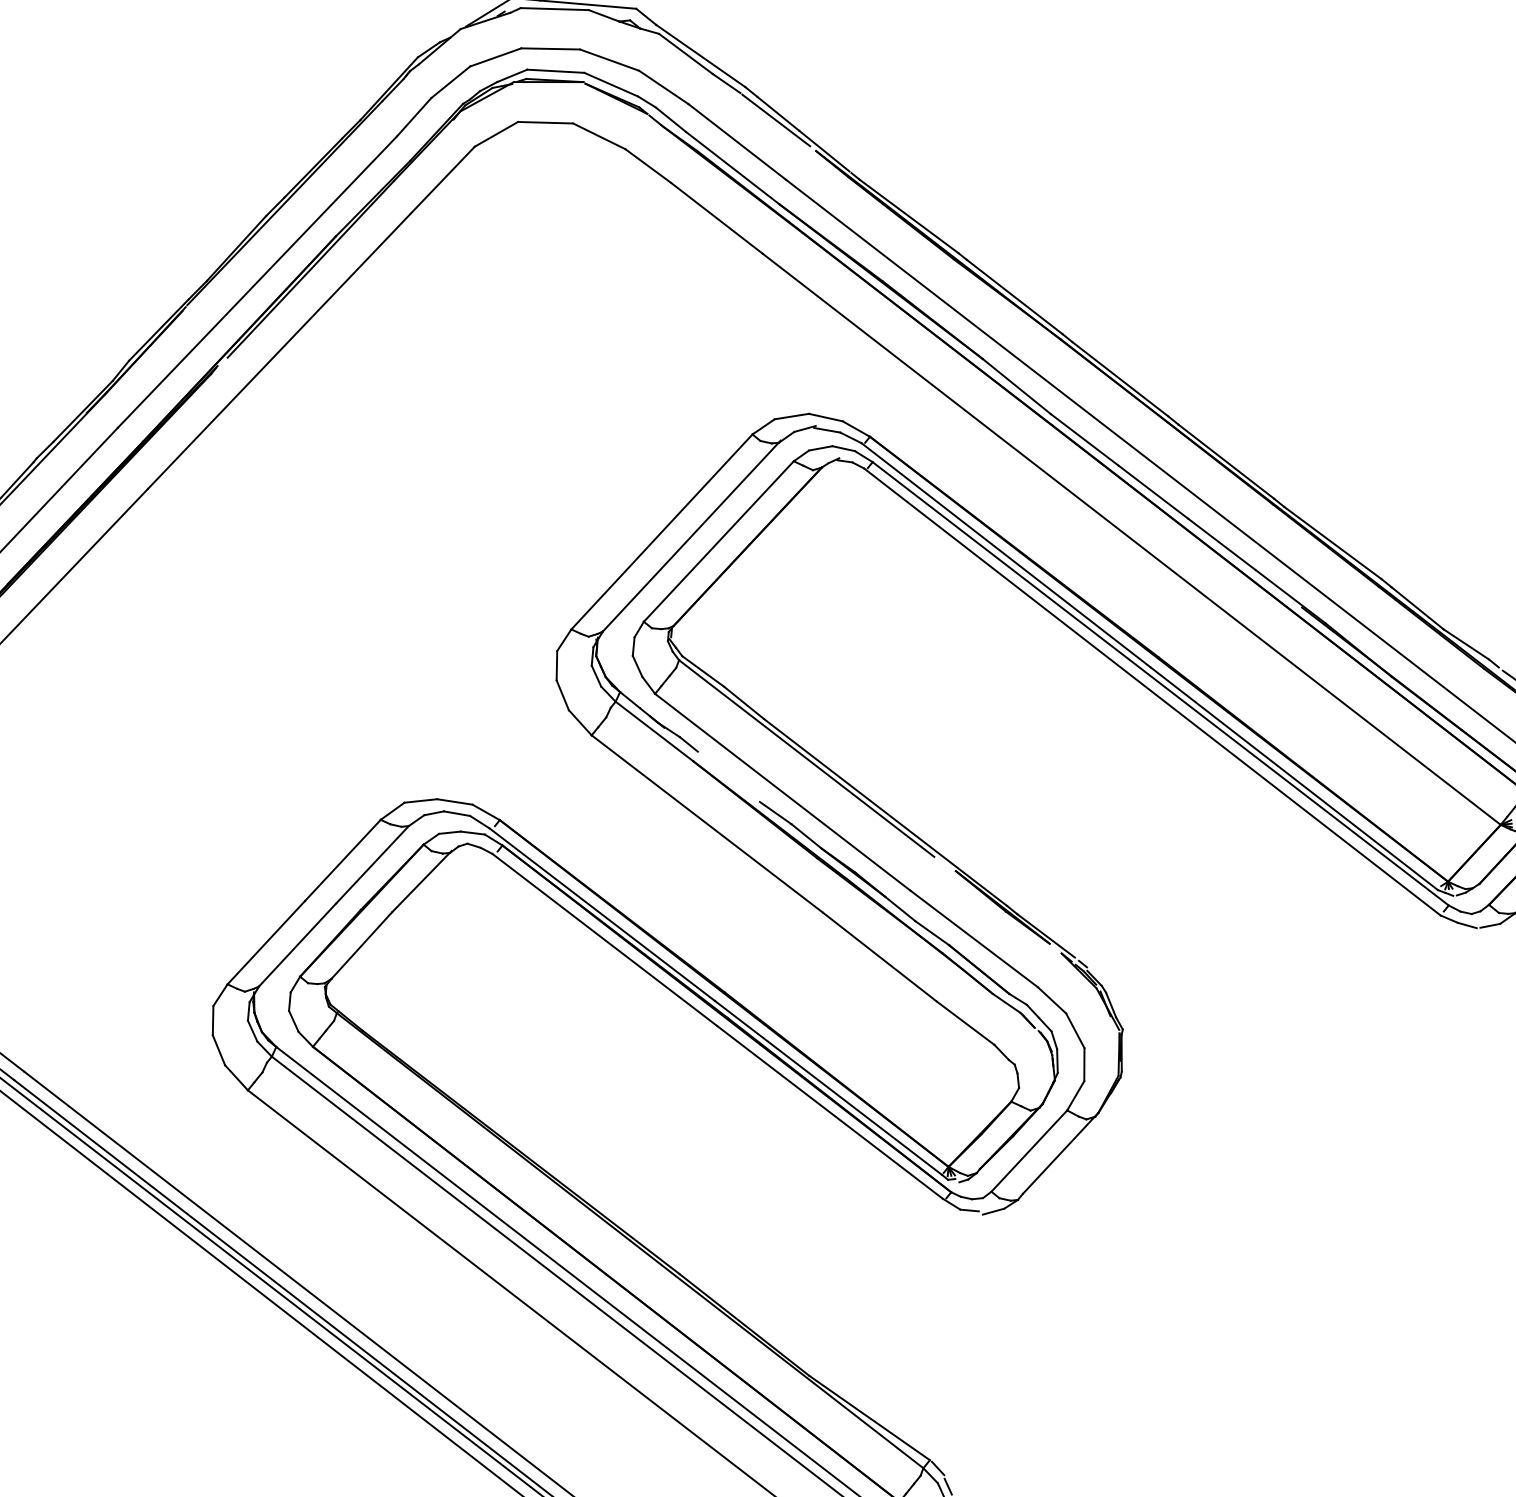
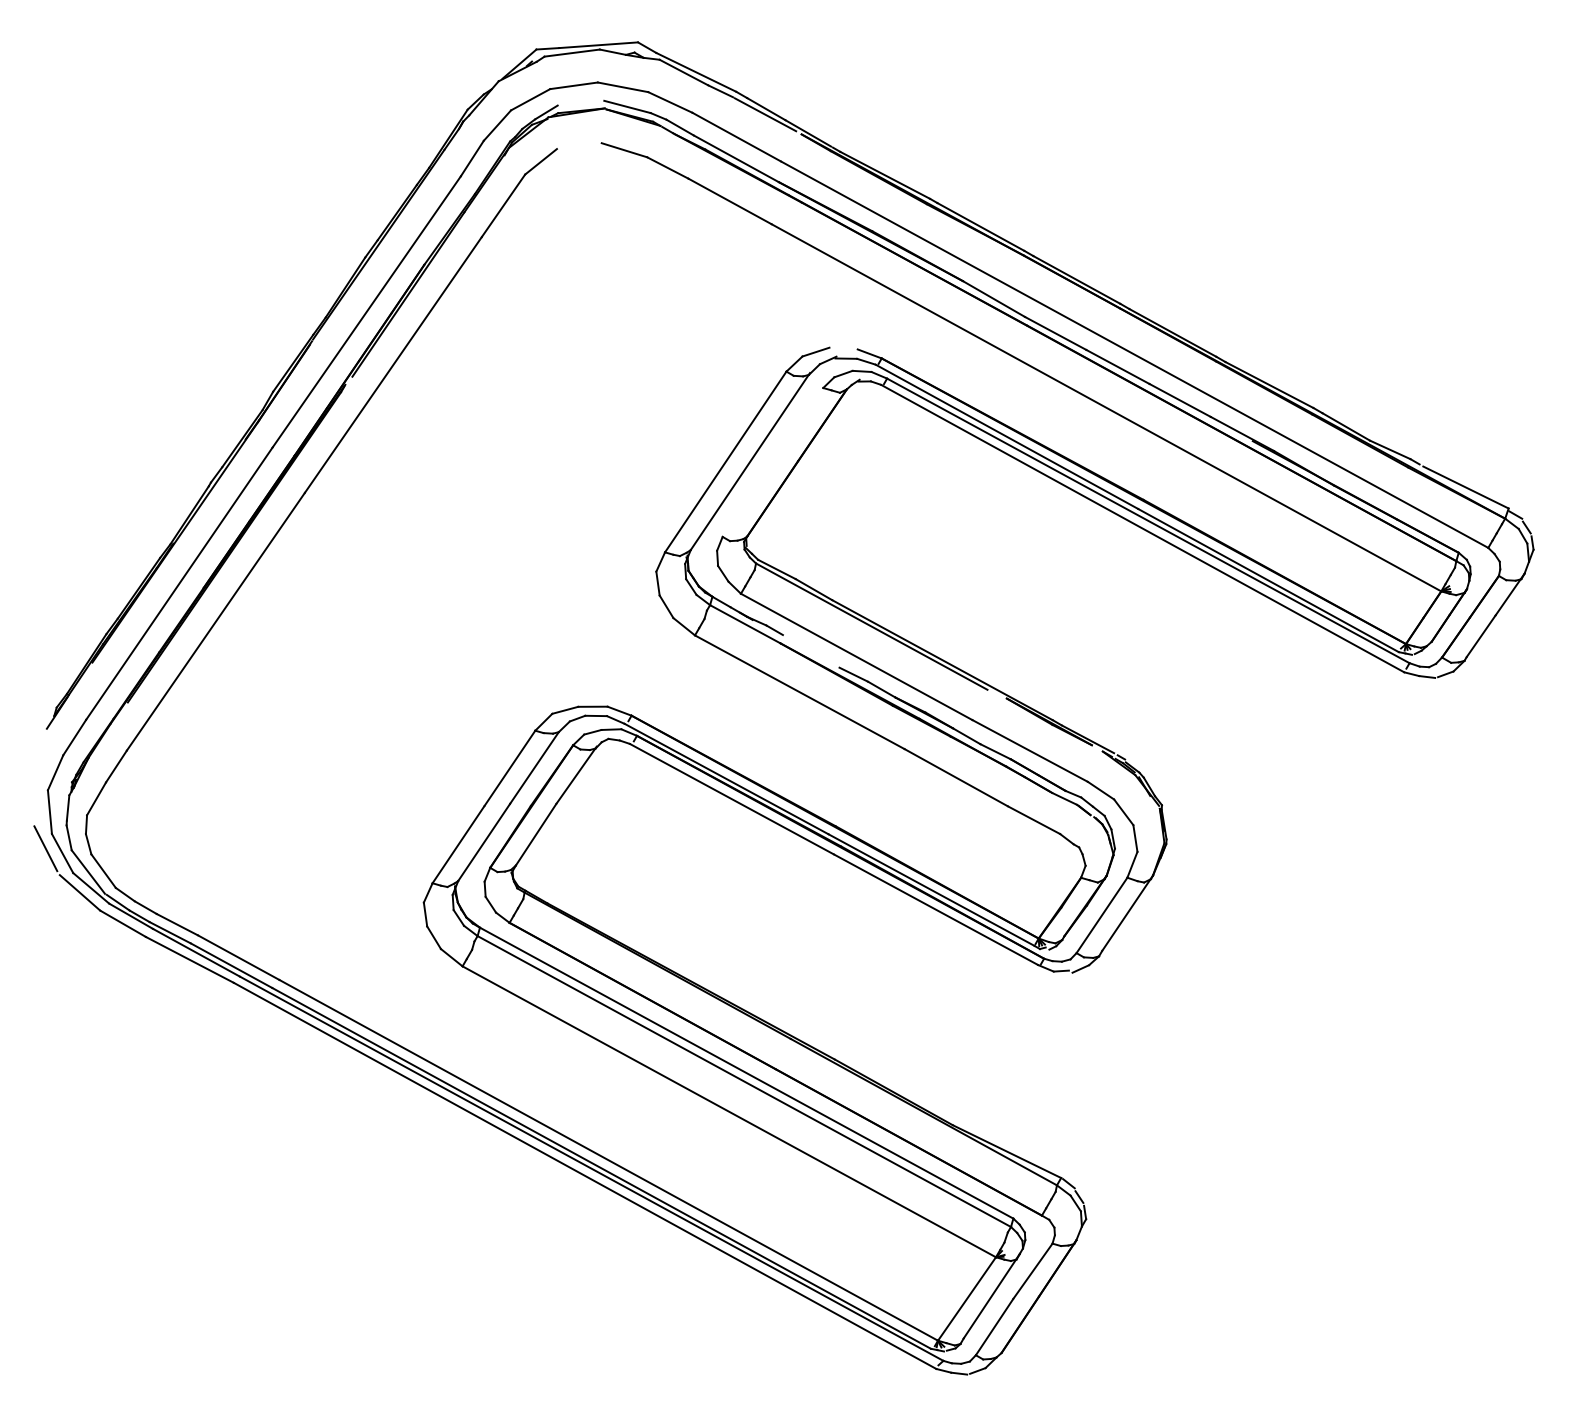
line: (555, 70) -> (580, 102), removed
line: (544, 123) -> (578, 146), removed
line: (825, 417) -> (843, 348), removed
line: (718, 541) -> (772, 462), removed

